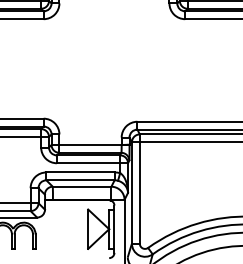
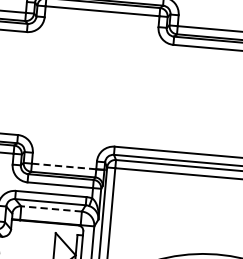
line: (90, 144) -> (64, 165), solid -> dashed
line: (81, 186) -> (50, 208), solid -> dashed

